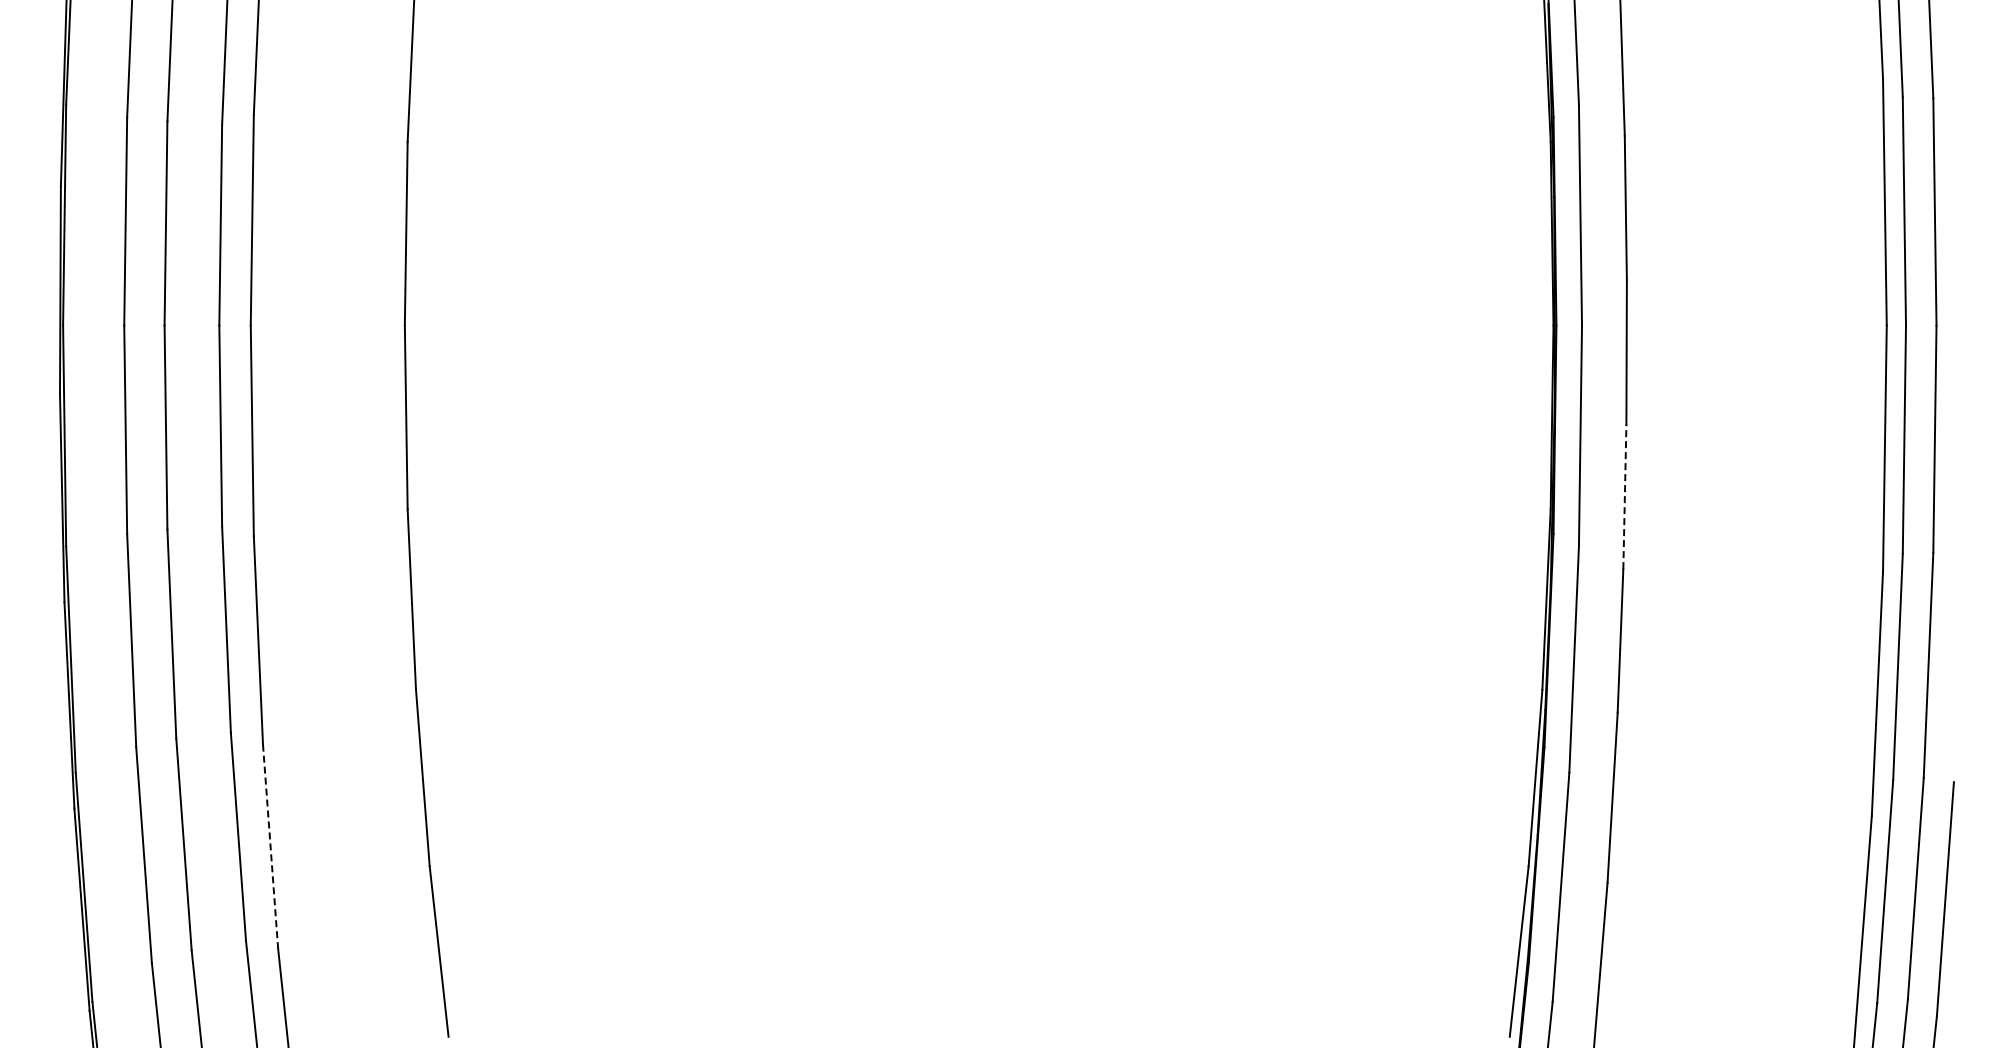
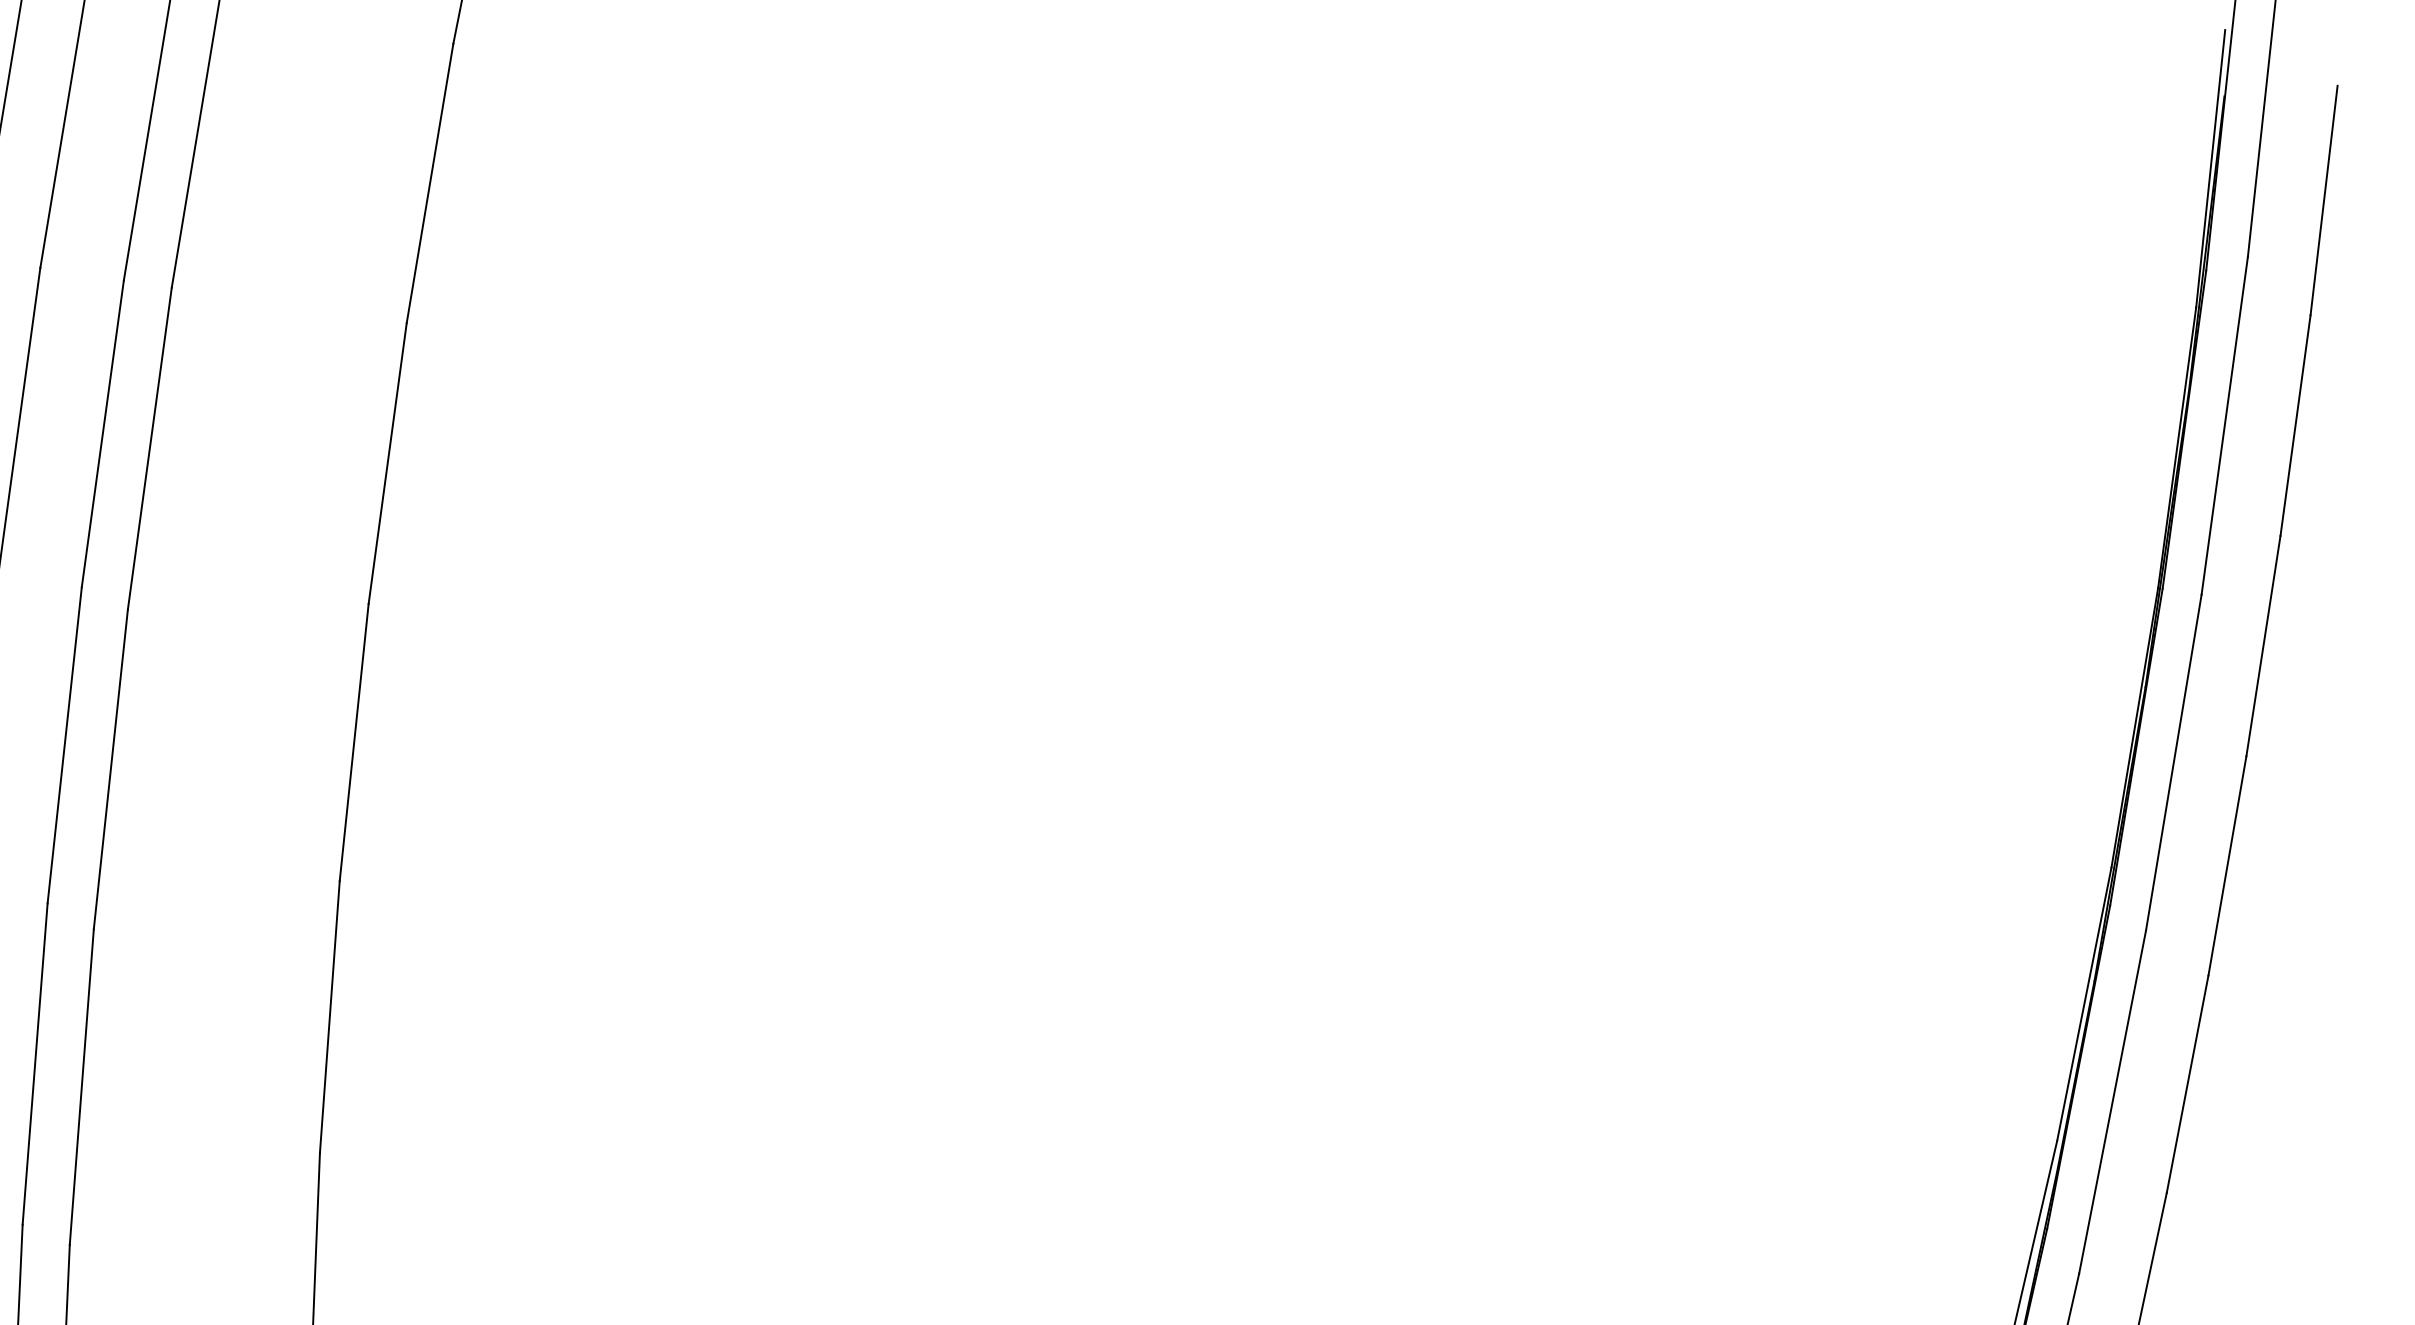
line: (1624, 496) -> (2226, 865), dashed -> solid
line: (270, 846) -> (81, 1086), dashed -> solid

